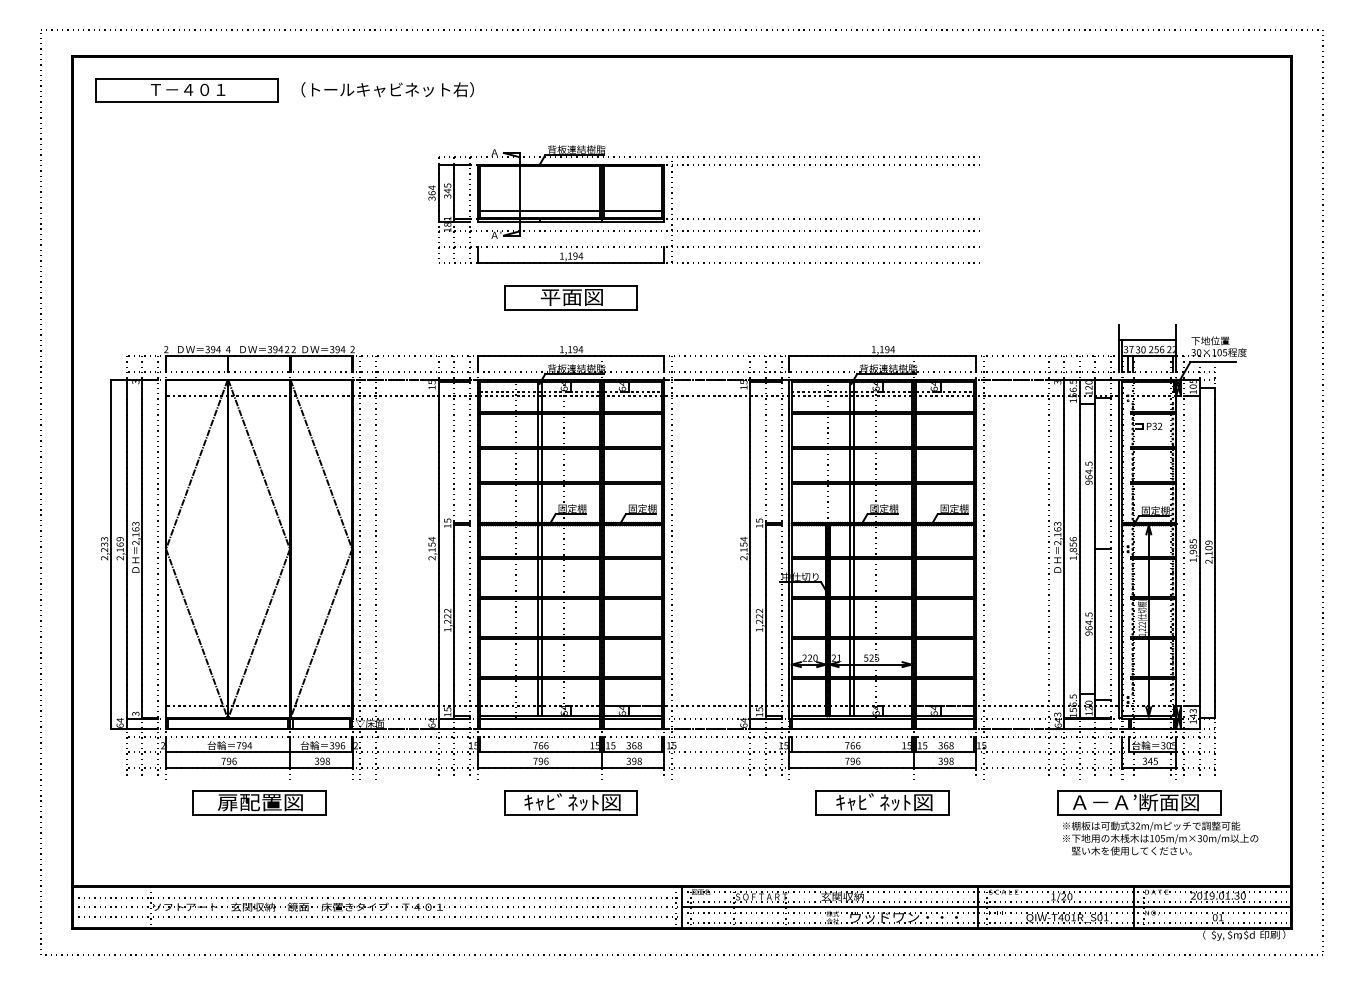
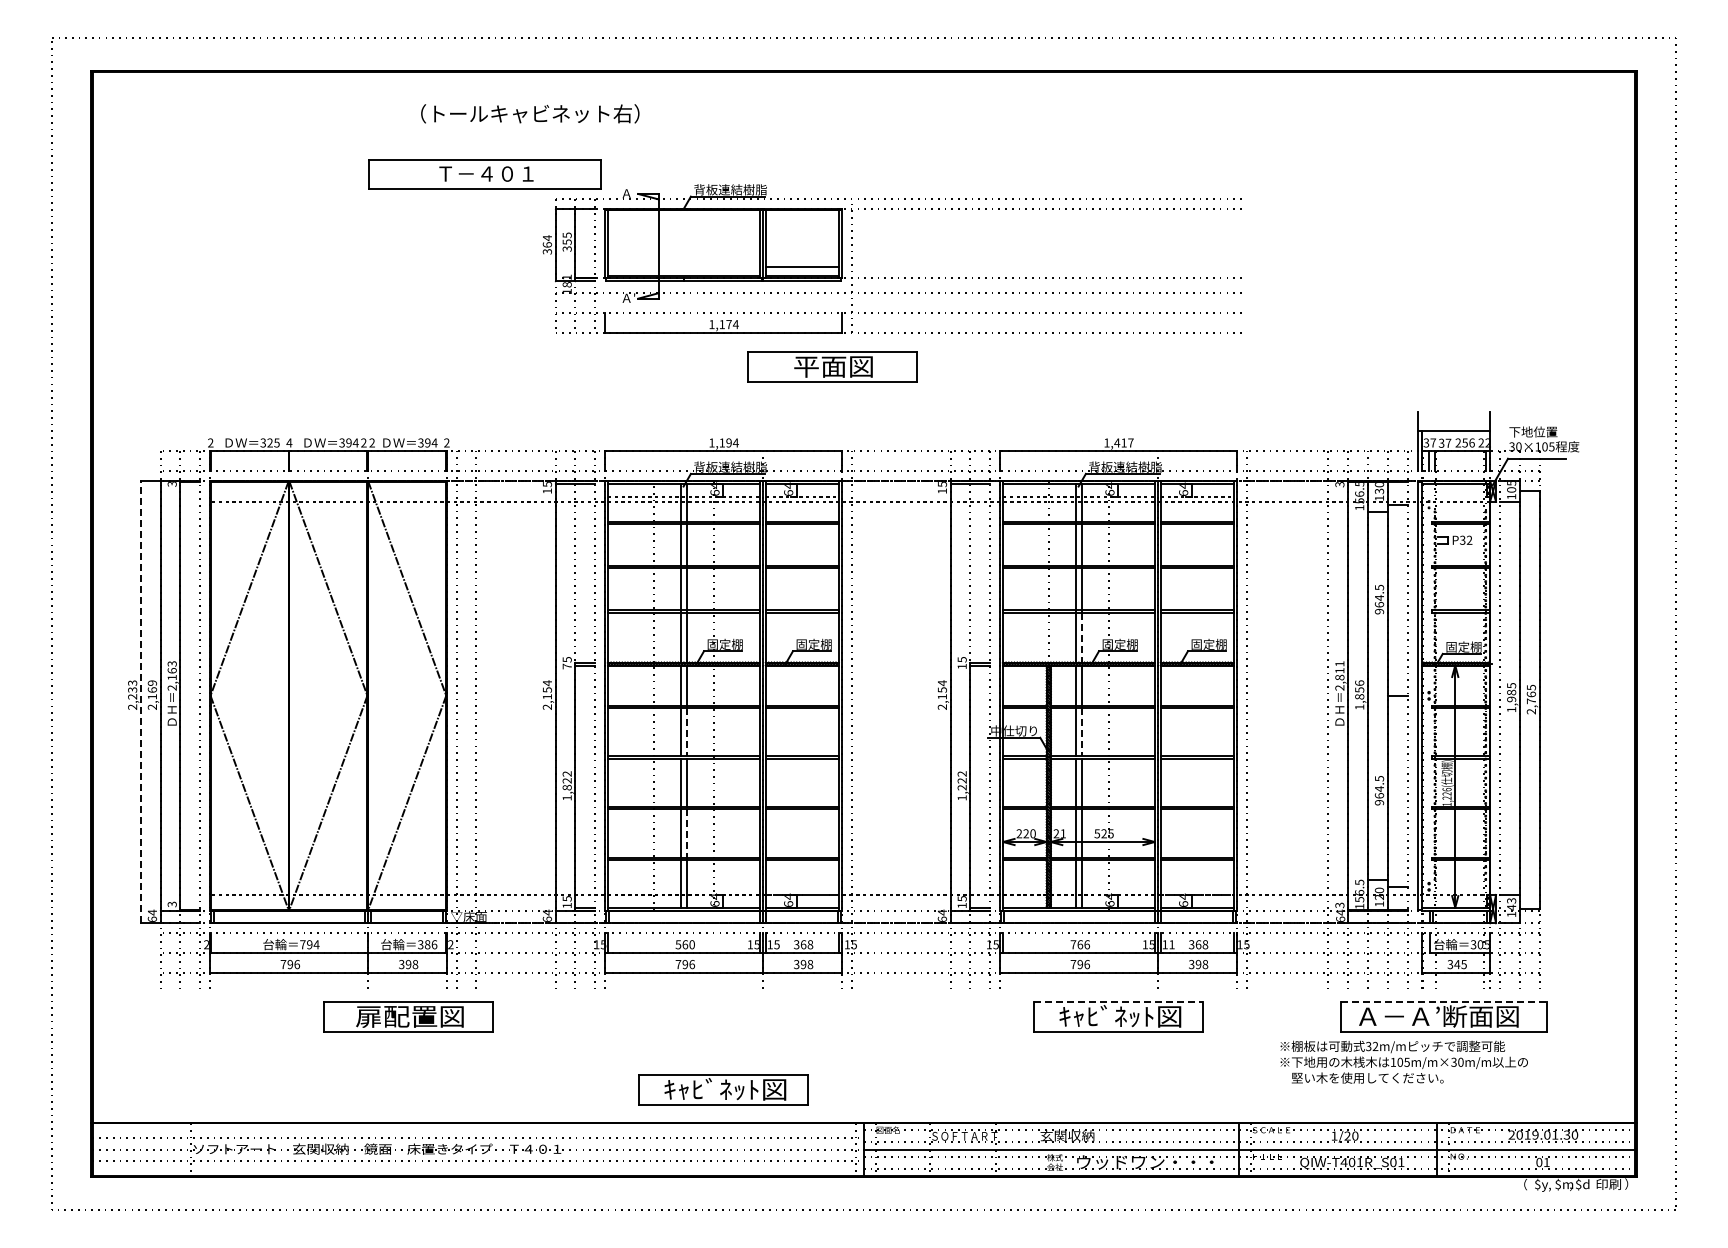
text: (387, 89) -> (530, 113), moved
part: (186, 90) -> (484, 174), moved
text: (447, 191) -> (566, 242), 345 -> 355
line: (539, 211) -> (683, 267), removed
text: (575, 256) -> (728, 324), 1,194 -> 1,174
part: (571, 297) -> (832, 366), moved
text: (215, 349) -> (273, 442), 394 -> 325
text: (886, 349) -> (1123, 442), 1,194 -> 1,417
text: (1143, 349) -> (1448, 442), 30 -> 37
text: (1089, 387) -> (1380, 491), 120 -> 130
line: (853, 503) -> (1081, 637), solid -> dashed
text: (447, 526) -> (566, 666), 15 -> 75
text: (1057, 529) -> (1339, 670), 2,163 -> 2,811
text: (1208, 548) -> (1530, 694), 2,109 -> 2,765
line: (110, 553) -> (140, 701), solid -> dashed
line: (541, 578) -> (686, 732), solid -> dashed
line: (853, 578) -> (1081, 732), solid -> dashed
text: (447, 621) -> (566, 787), 1,222 -> 1,822
text: (1141, 623) -> (1446, 789), 1,222( -> 1,226(
line: (541, 658) -> (686, 834), solid -> dashed
text: (337, 745) -> (427, 944), 396 -> 386
text: (541, 745) -> (685, 944), 766 -> 560
text: (924, 745) -> (1171, 944), 15 -> 11
line: (882, 791) -> (1118, 1002), solid -> dashed
line: (1140, 791) -> (1444, 1002), solid -> dashed
part: (259, 802) -> (408, 1016), moved
part: (571, 802) -> (723, 1089), moved
text: (1160, 837) -> (1403, 1061), moved

